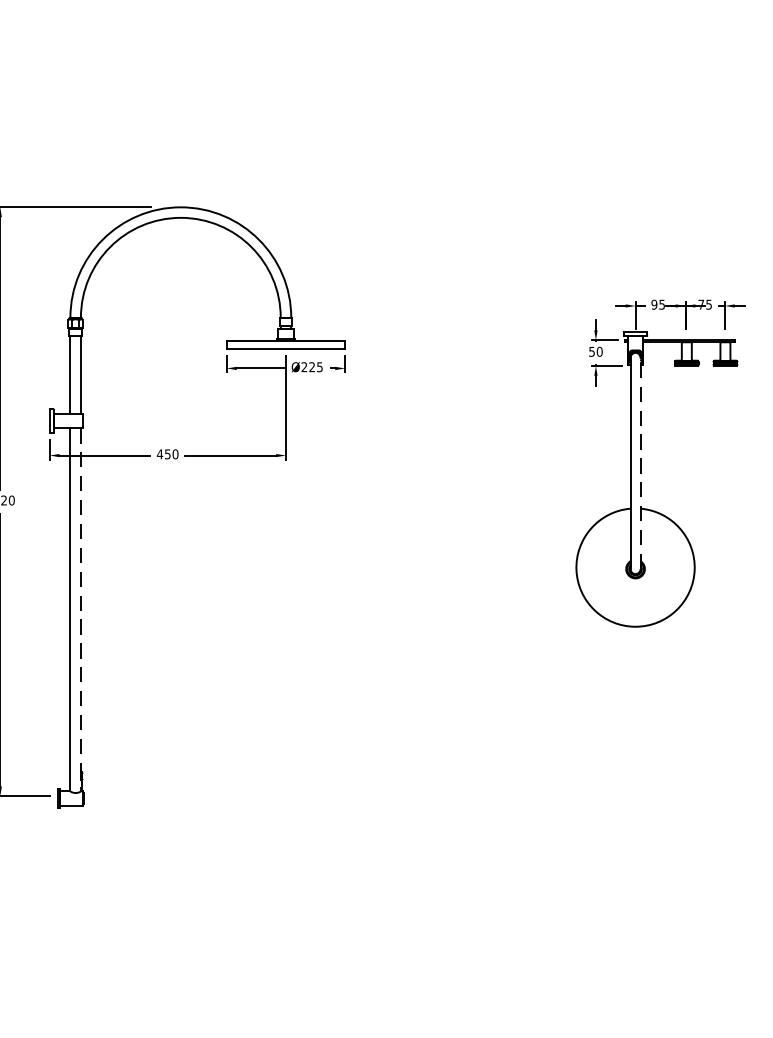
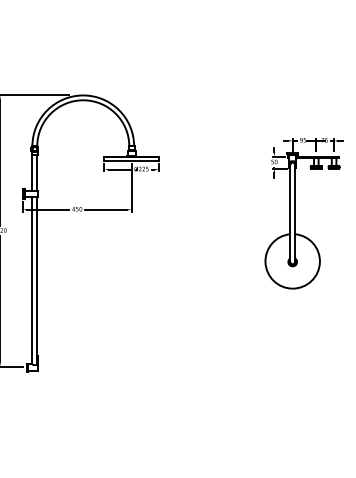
line: (641, 463) -> (295, 213), dashed -> solid
line: (81, 609) -> (37, 280), dashed -> solid

